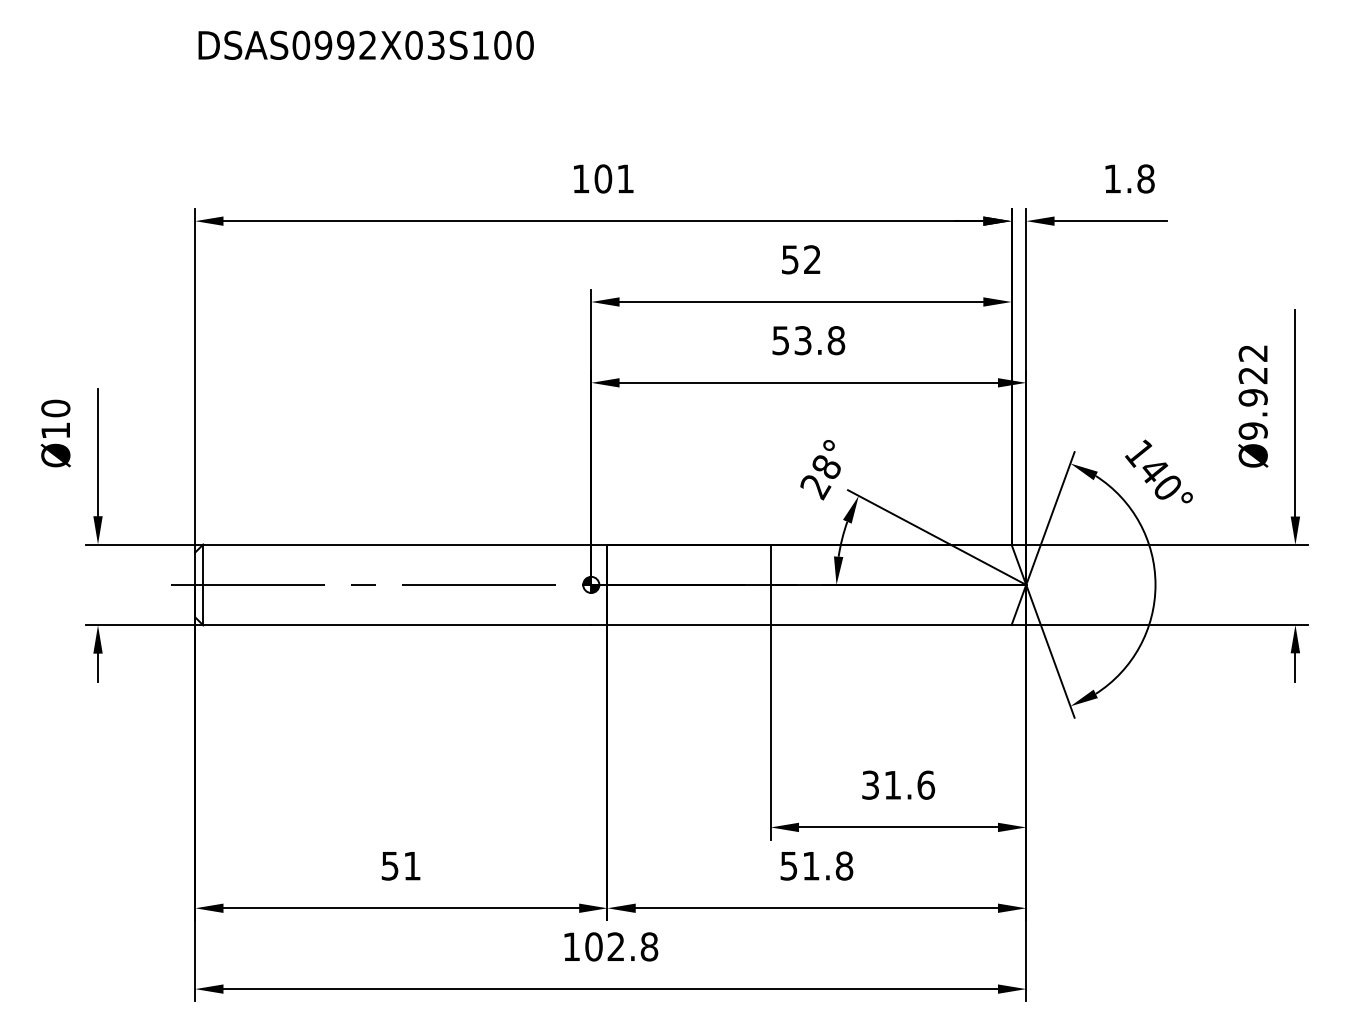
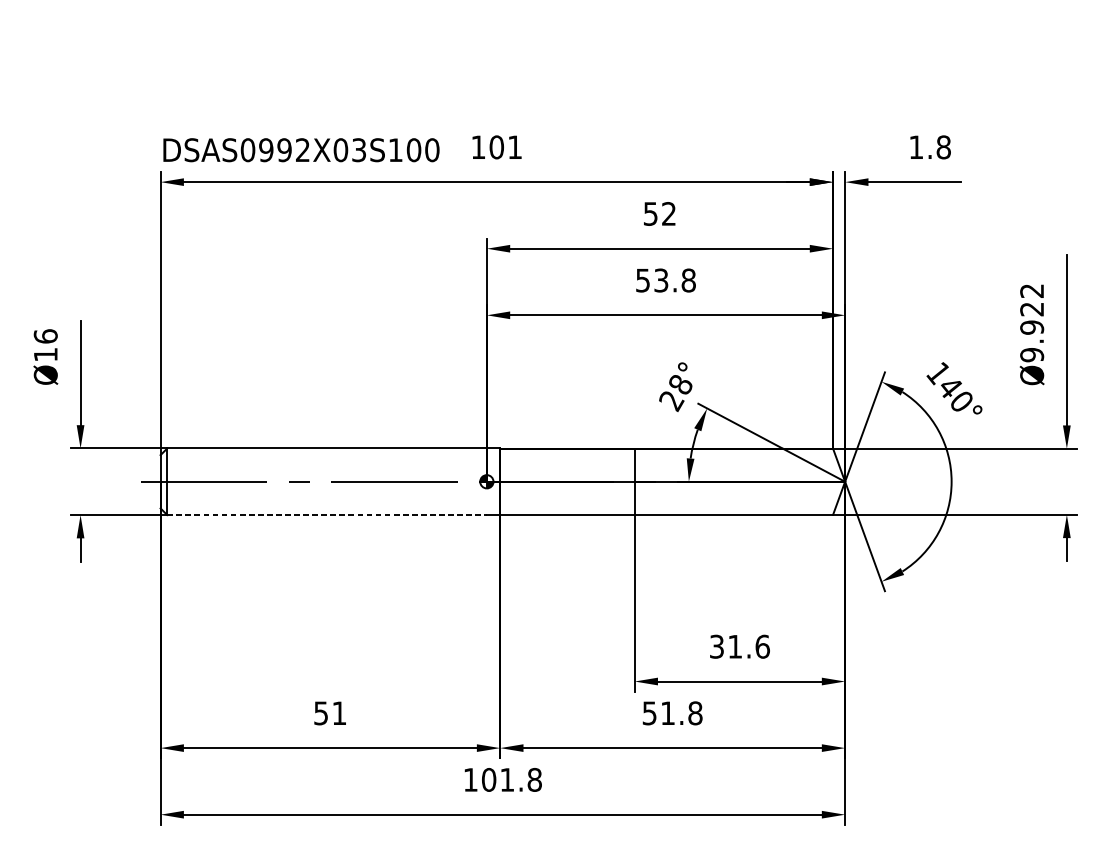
text: (365, 44) -> (300, 149), moved
text: (55, 408) -> (45, 336), Ø10 -> Ø16
line: (397, 625) -> (327, 515), solid -> dashed
text: (615, 946) -> (506, 779), 102.8 -> 101.8

